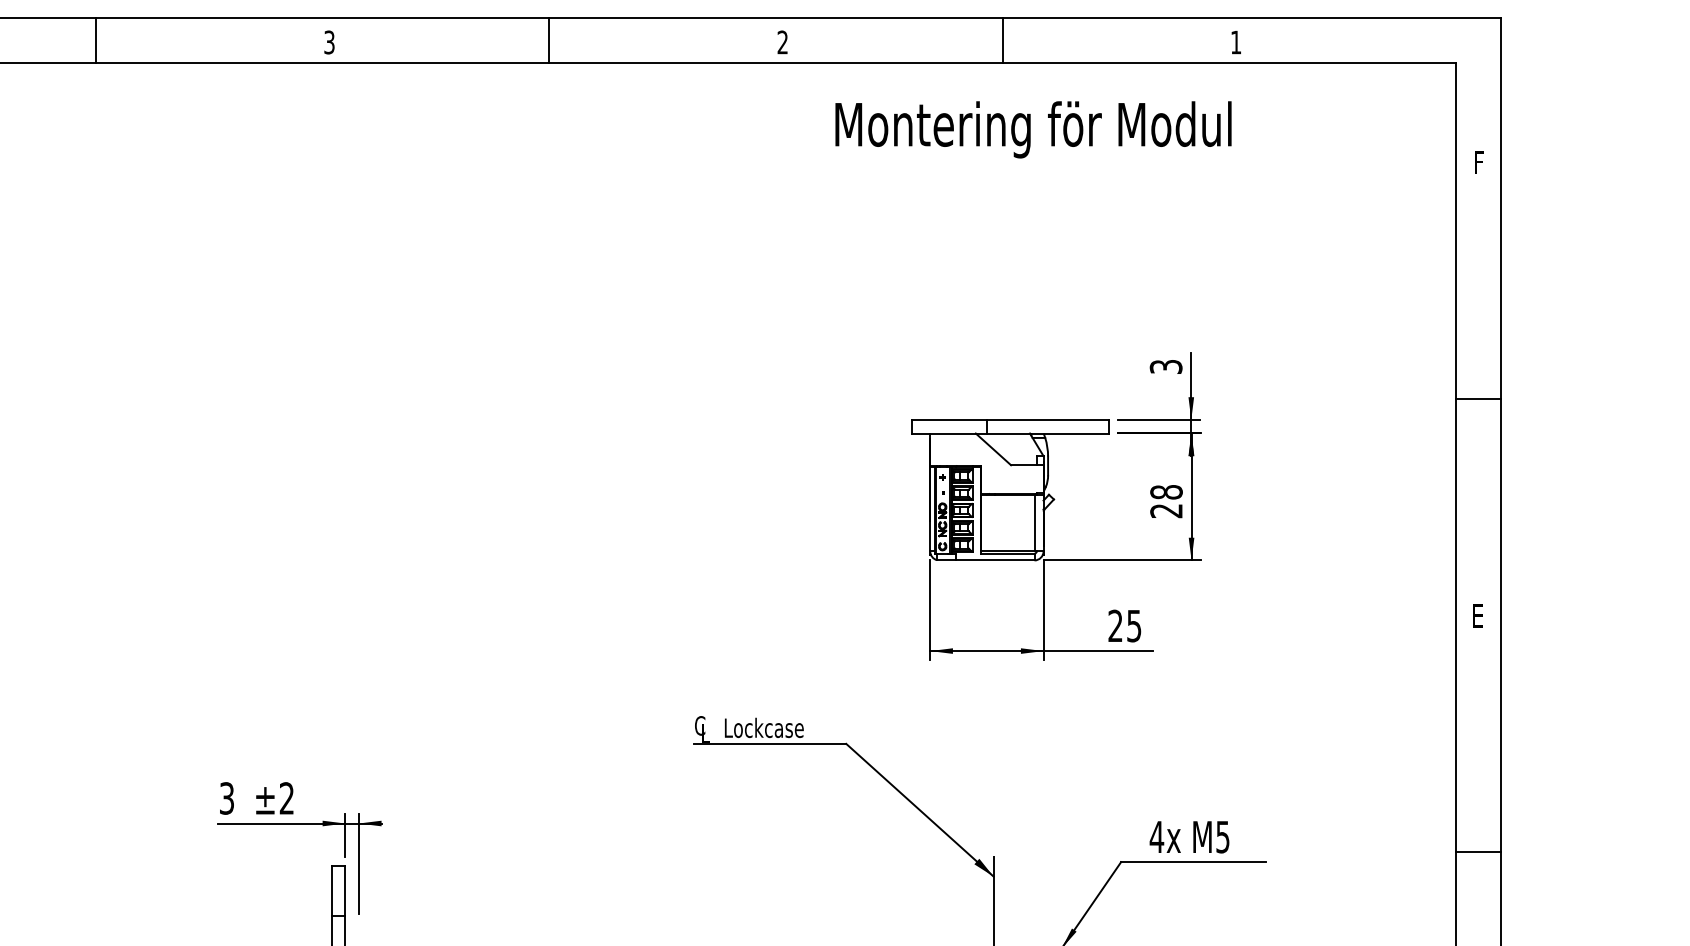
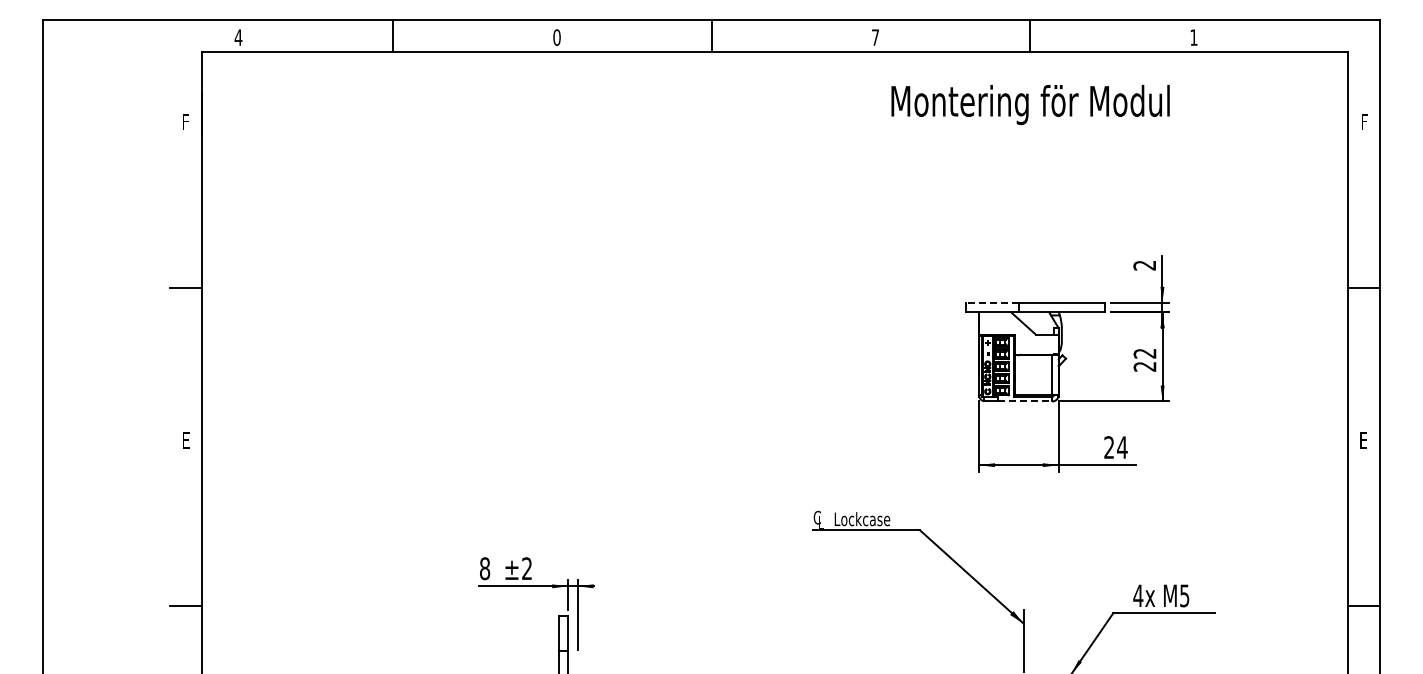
text: (328, 42) -> (556, 37), 3 -> 0
text: (781, 42) -> (874, 37), 2 -> 7
text: (1033, 130) -> (1030, 105), moved
text: (1165, 366) -> (1144, 265), 3 -> 2
line: (949, 419) -> (992, 302), solid -> dashed
text: (1165, 492) -> (1144, 353), 28 -> 22
line: (996, 560) -> (1025, 401), solid -> dashed
text: (1134, 625) -> (1122, 447), 25 -> 24
text: (227, 798) -> (485, 568), 3 -> 8

